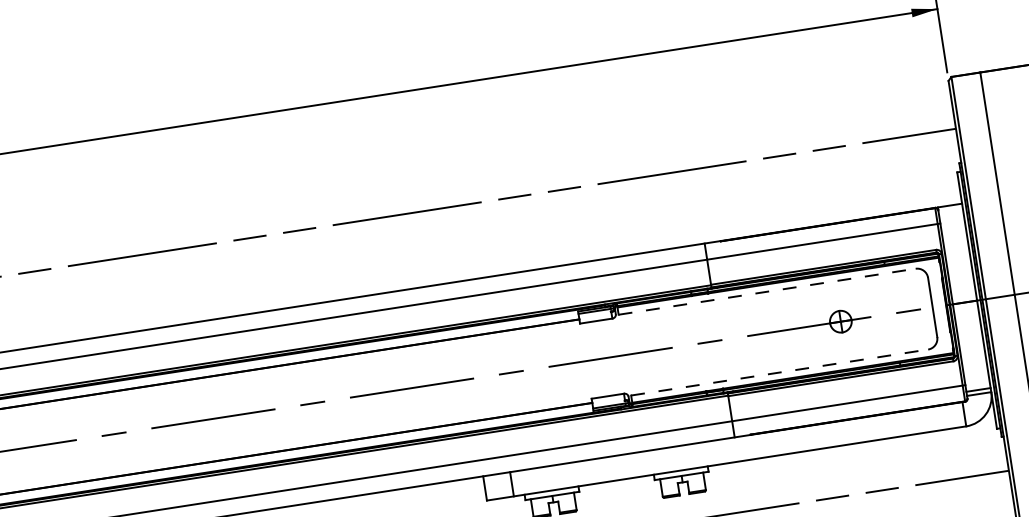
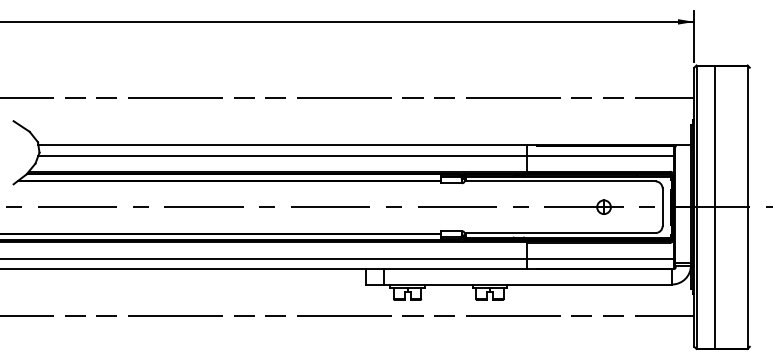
line: (767, 291) -> (561, 181), dashed -> solid
line: (780, 373) -> (561, 233), dashed -> solid

